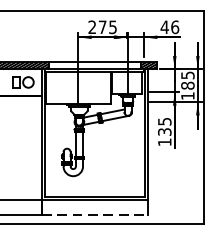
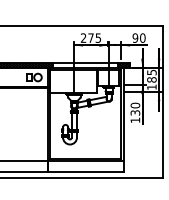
text: (169, 26) -> (138, 37), 46 -> 90
text: (164, 121) -> (135, 105), 135 -> 130
line: (94, 215) -> (85, 172), dashed -> solid

